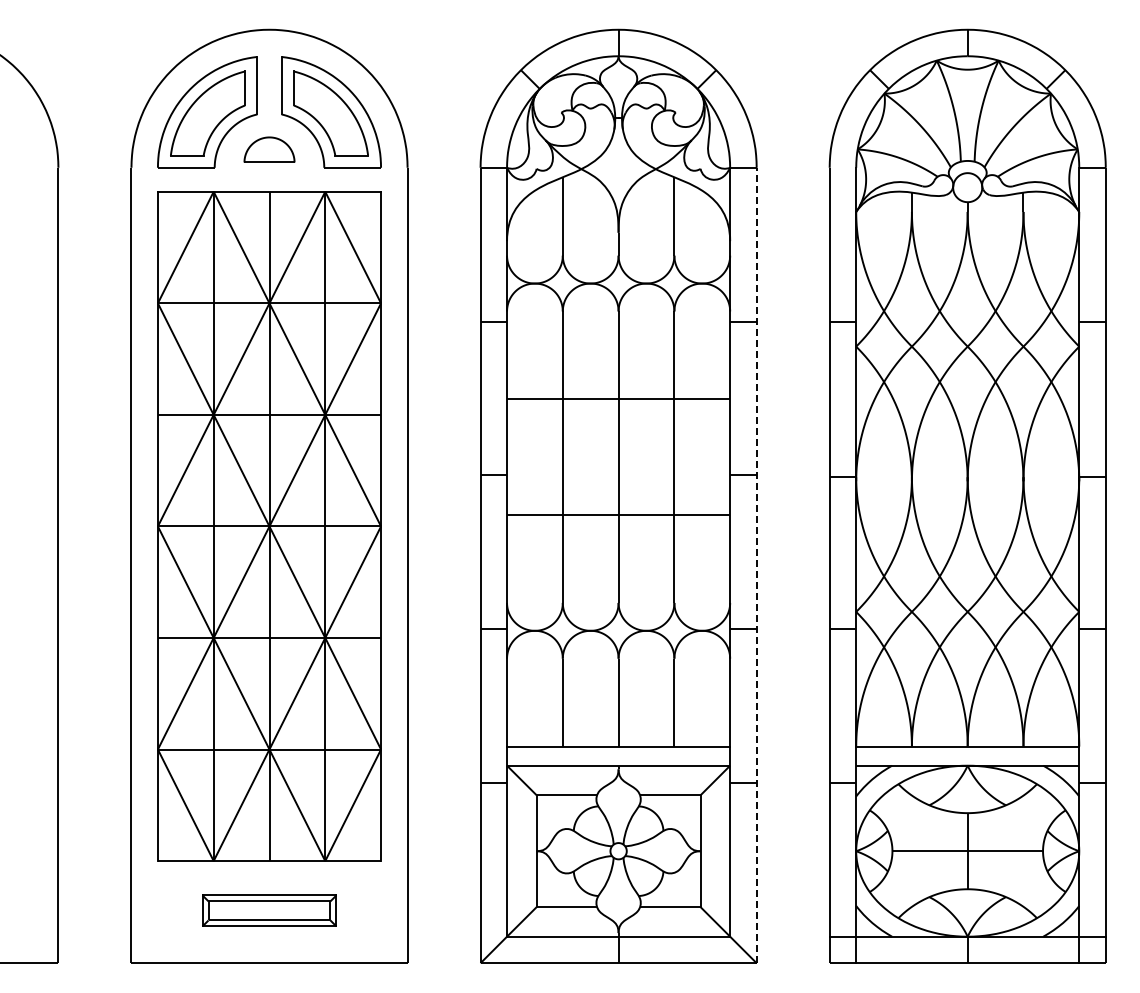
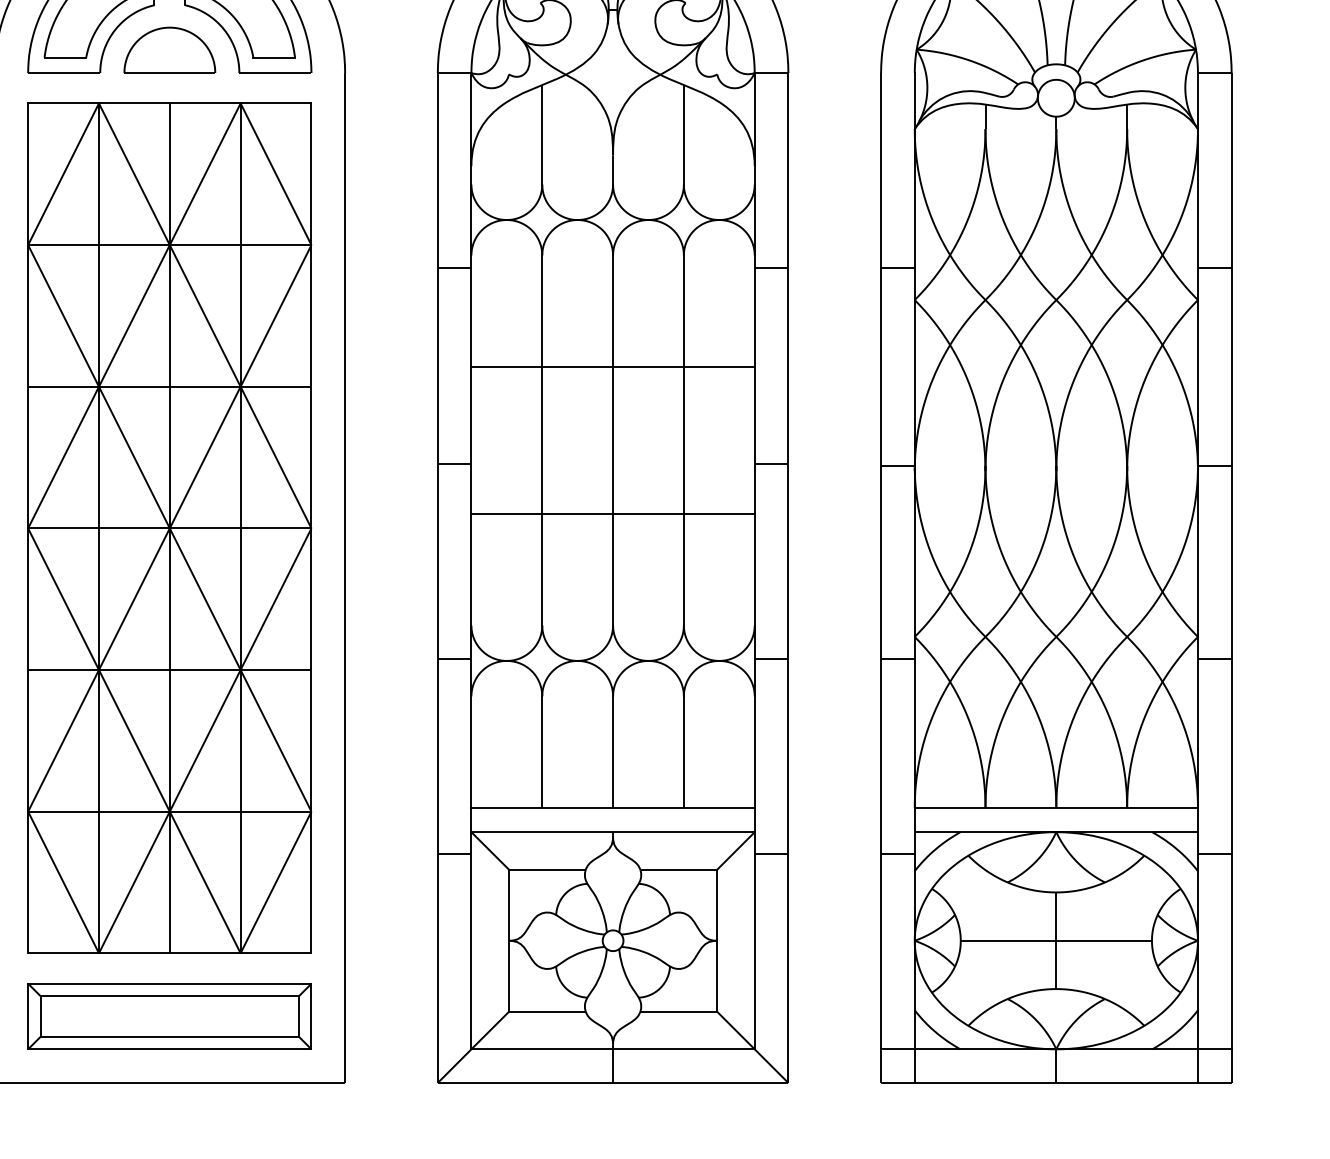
part: (269, 149) -> (169, 49), size x1.43
line: (756, 565) -> (788, 577), dashed -> solid
part: (269, 910) -> (169, 1016), size x1.67

